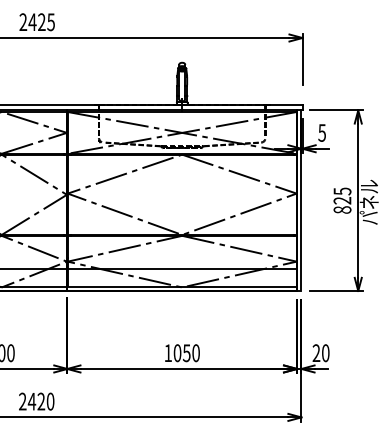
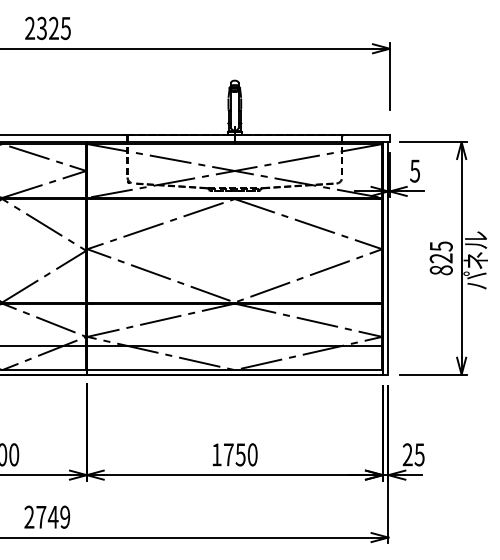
text: (32, 22) -> (41, 28), 2425 -> 2325
text: (177, 352) -> (228, 454), 1050 -> 1750
text: (325, 352) -> (419, 454), 20 -> 25
text: (40, 401) -> (52, 516), 2420 -> 2749

